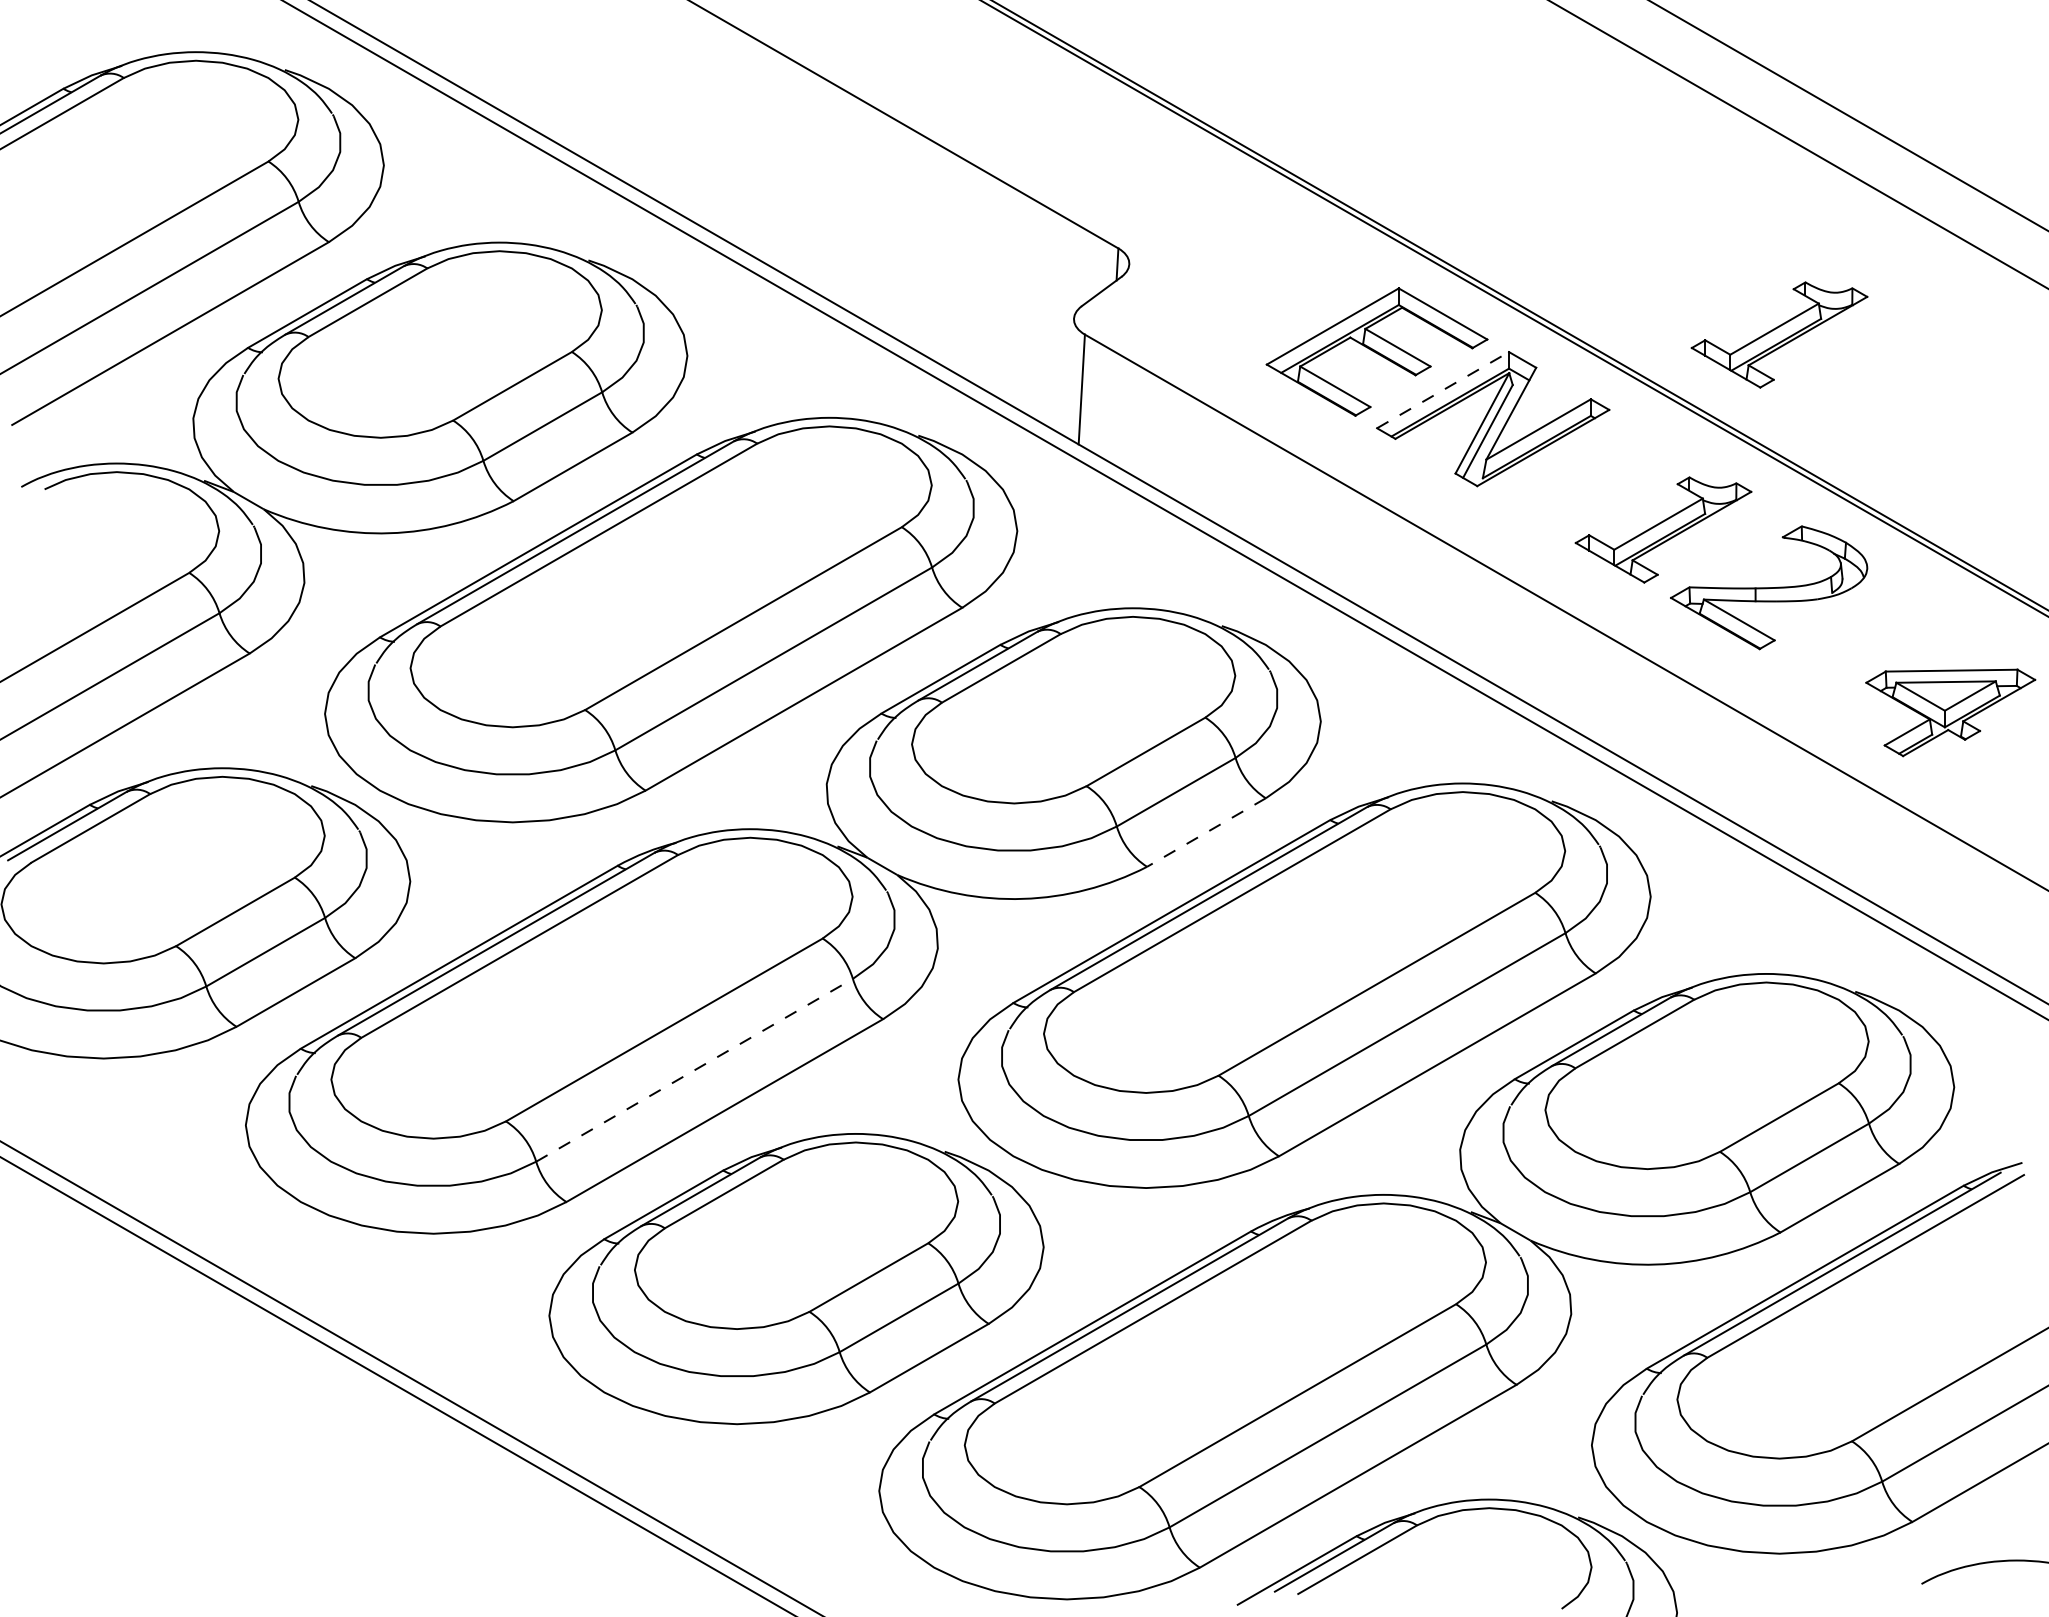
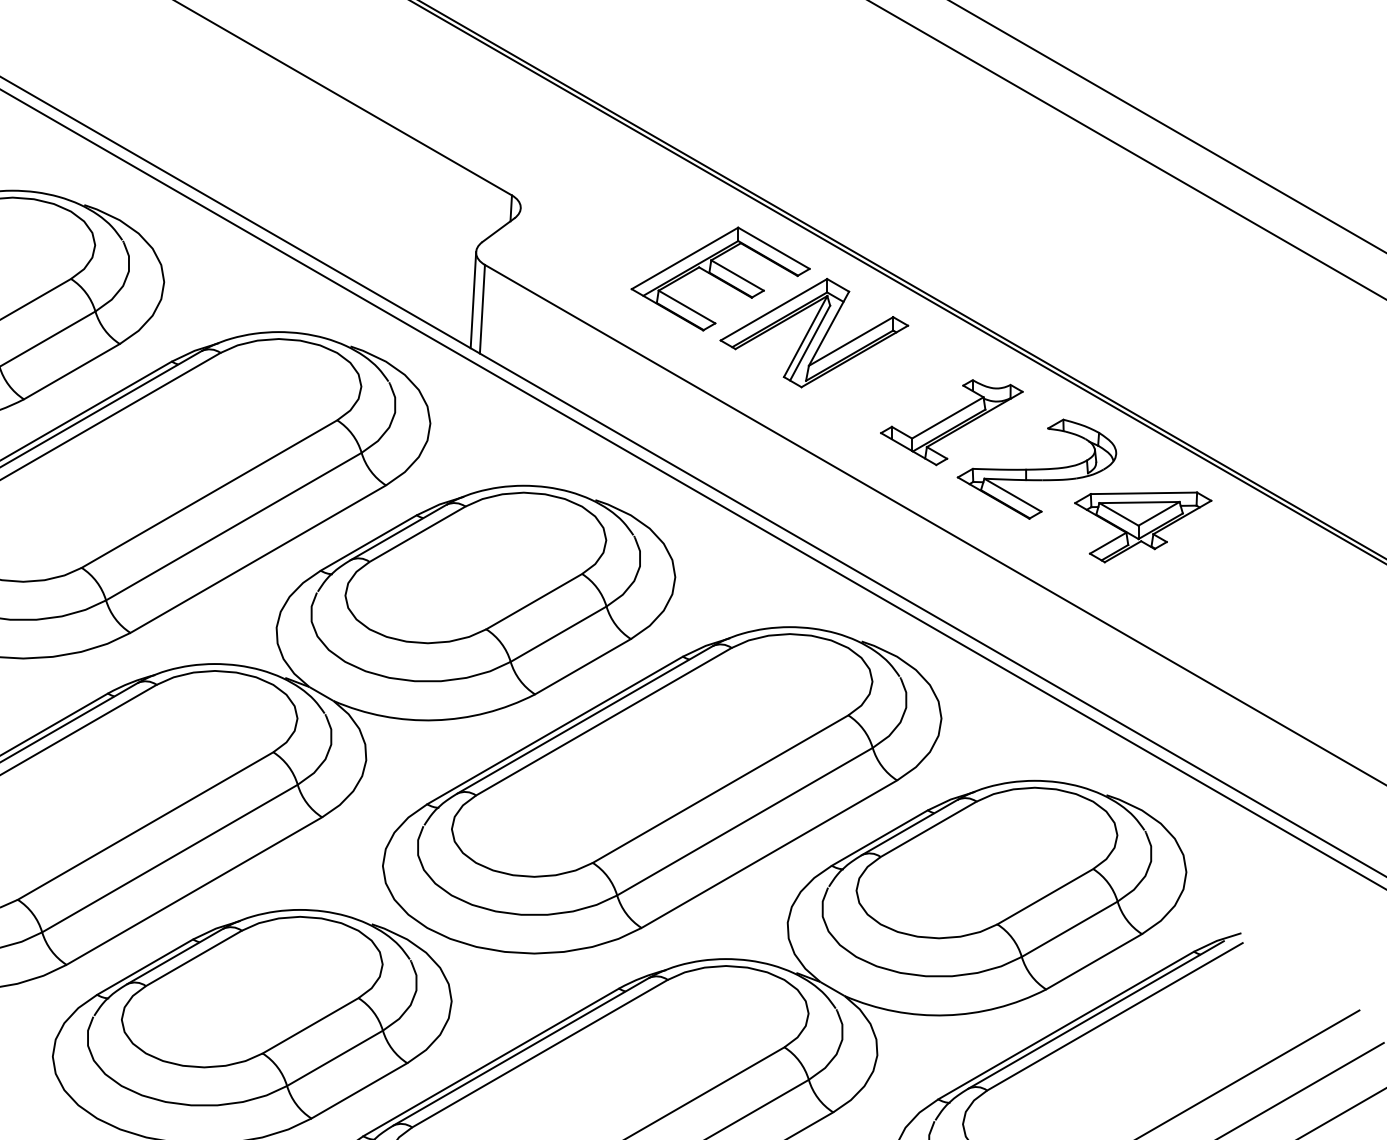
part: (1779, 334) -> (1045, 264), removed
line: (1070, 377) -> (473, 299), added
line: (1443, 389) -> (774, 309), dashed -> solid
part: (1950, 712) -> (1143, 527), moved
line: (1206, 832) -> (583, 666), dashed -> solid
line: (694, 1070) -> (169, 858), dashed -> solid

